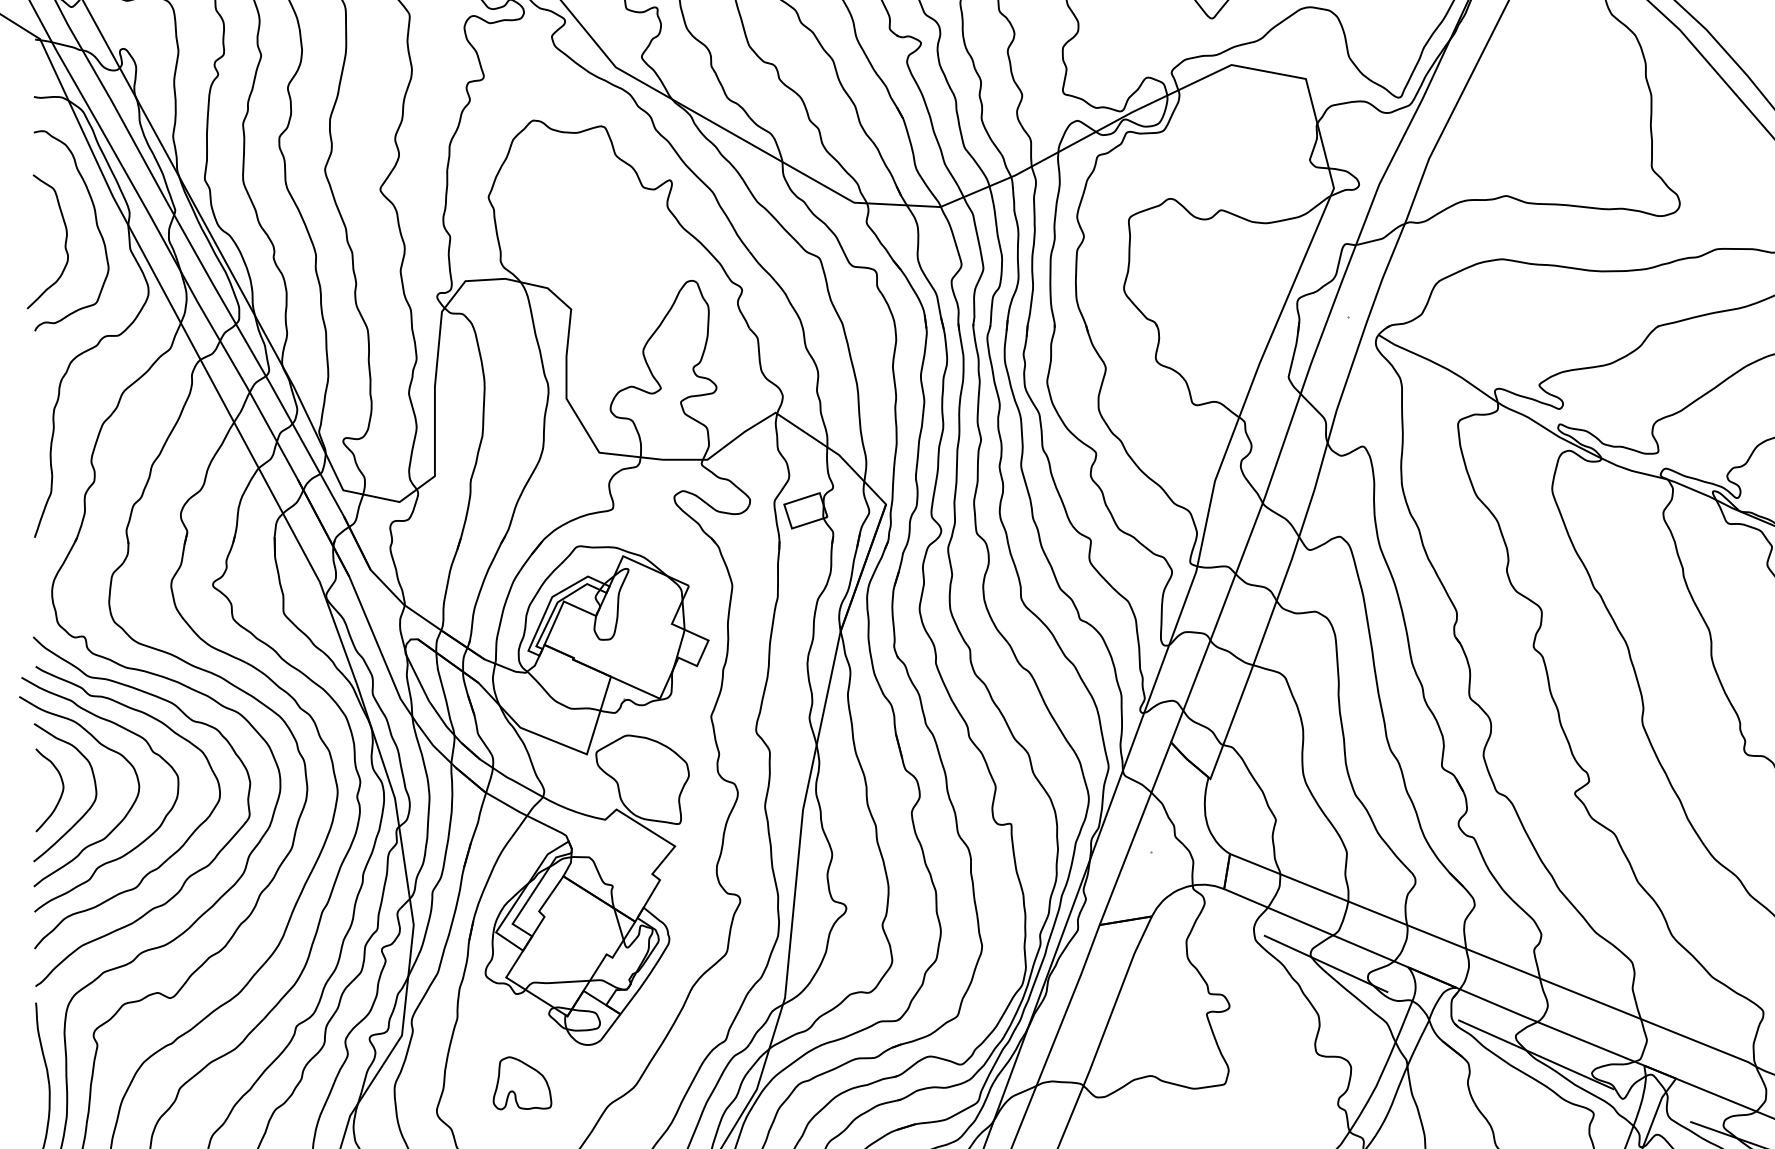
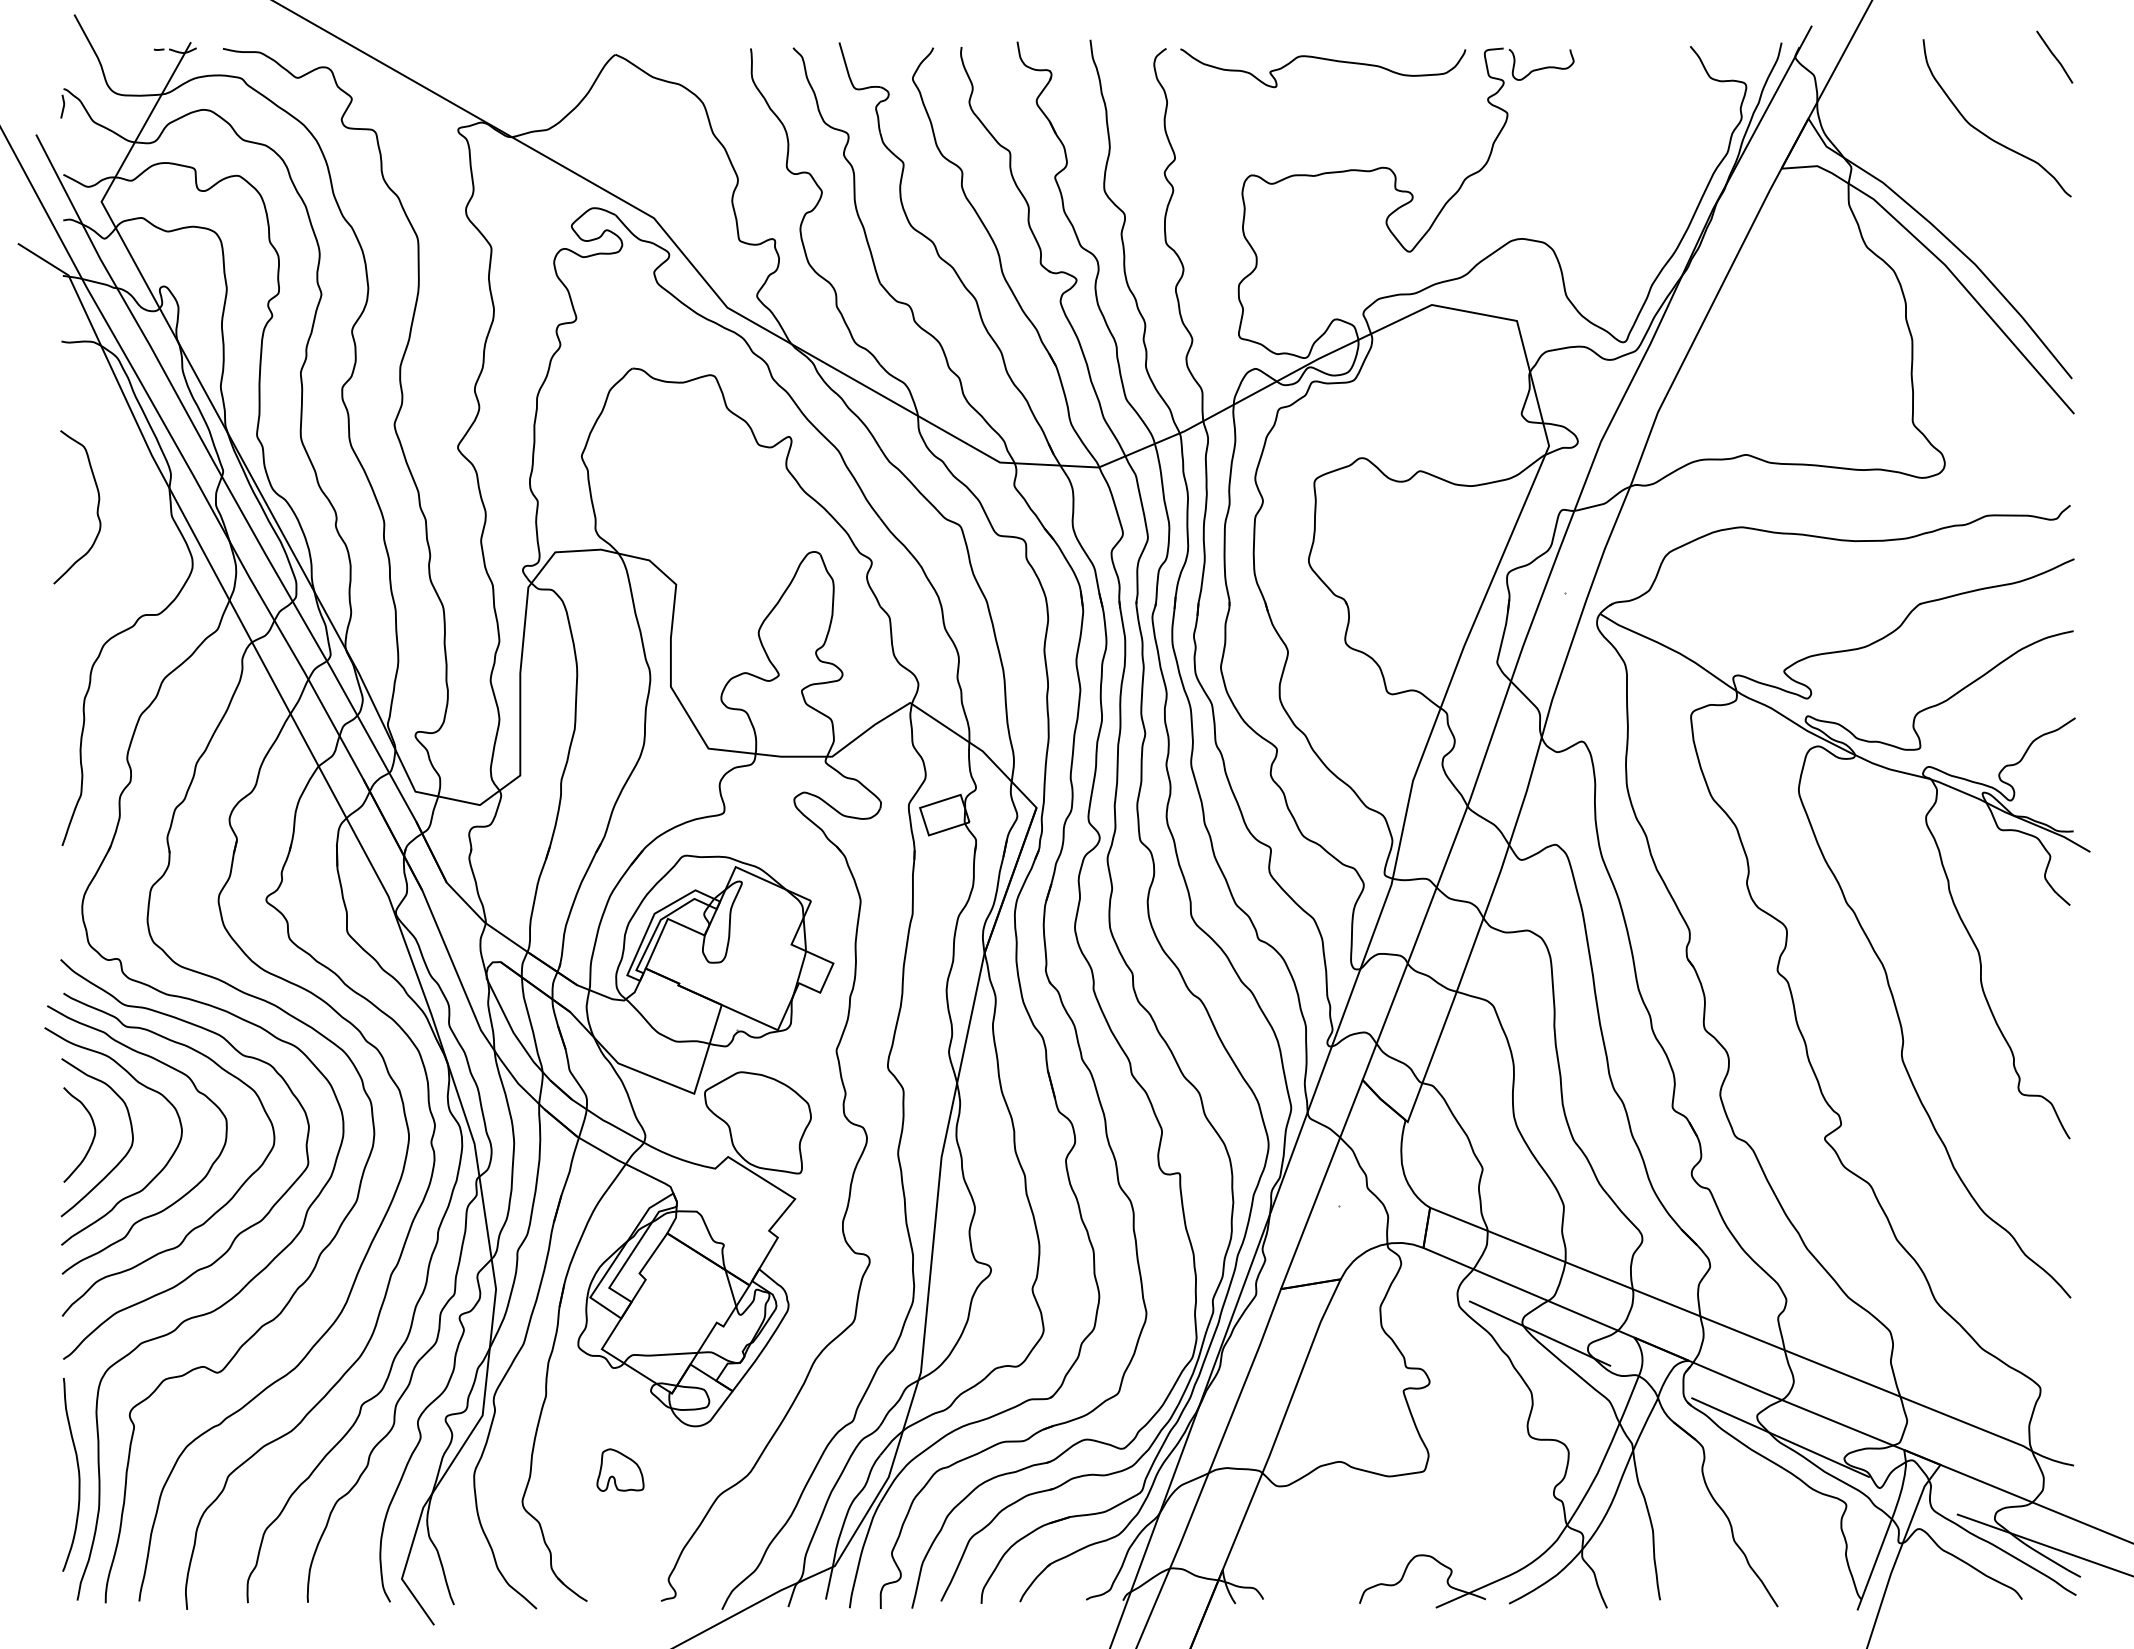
curve: (96, 224) -> (132, 487), removed
part: (522, 1082) -> (620, 1469), size x0.7

